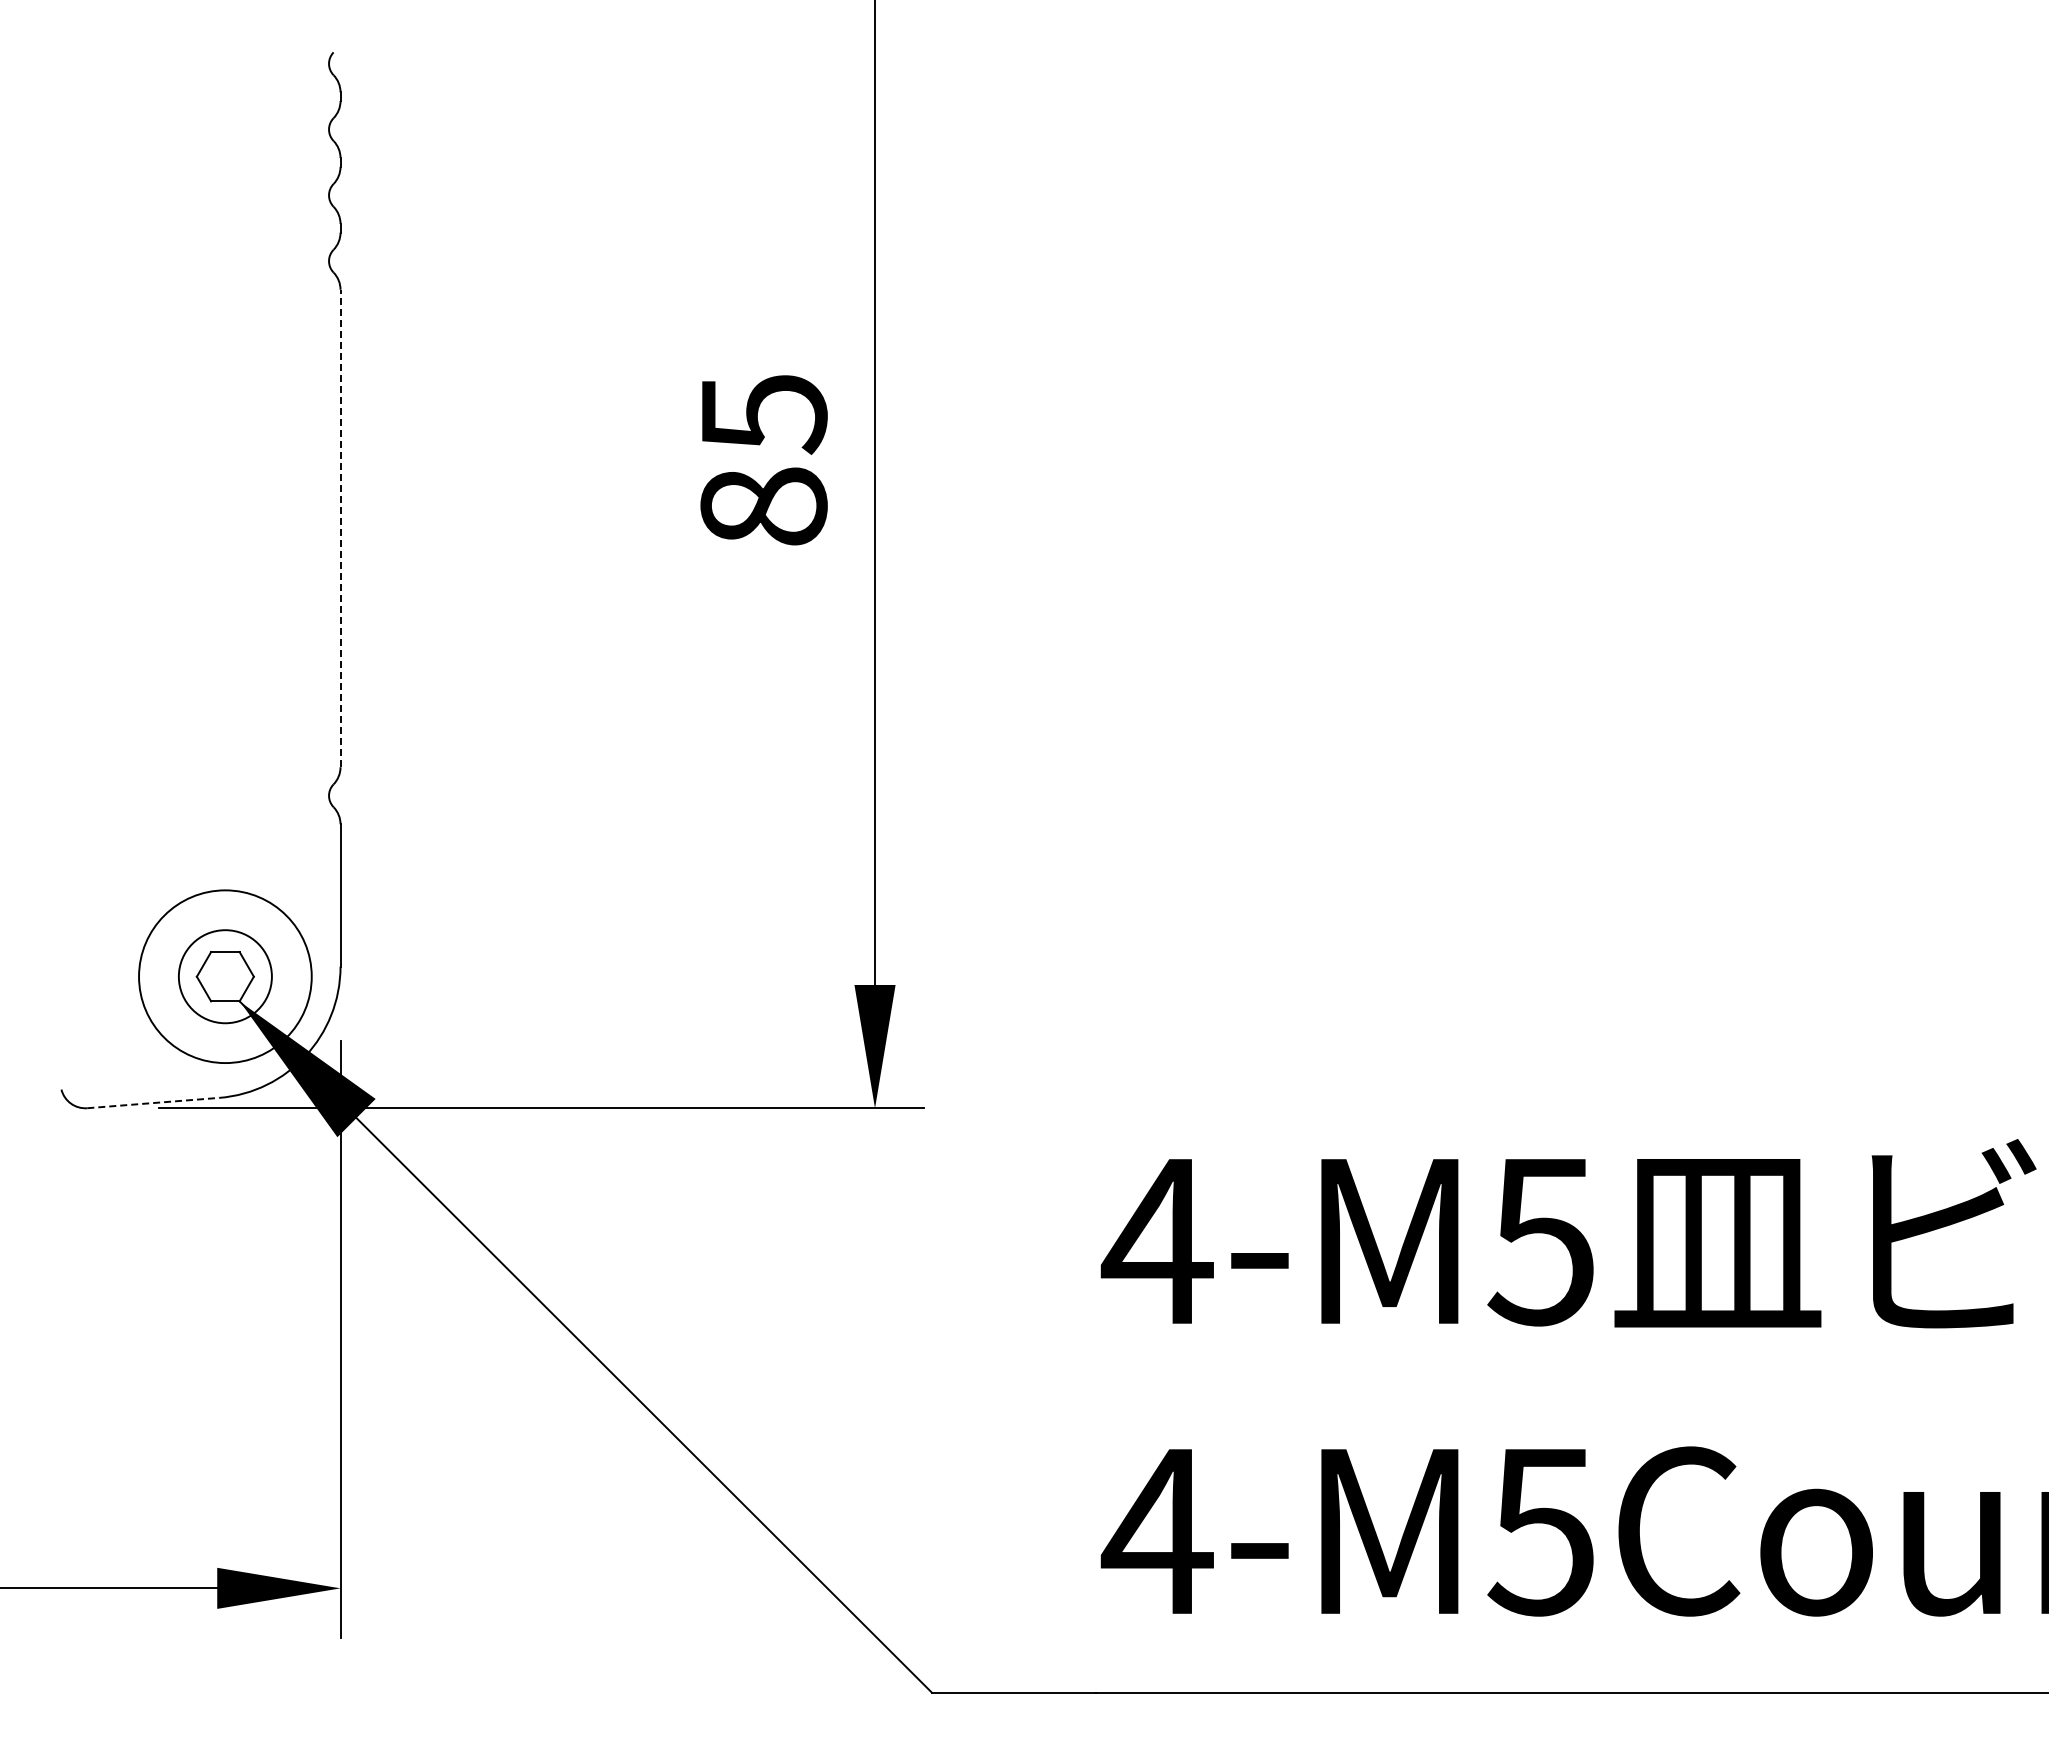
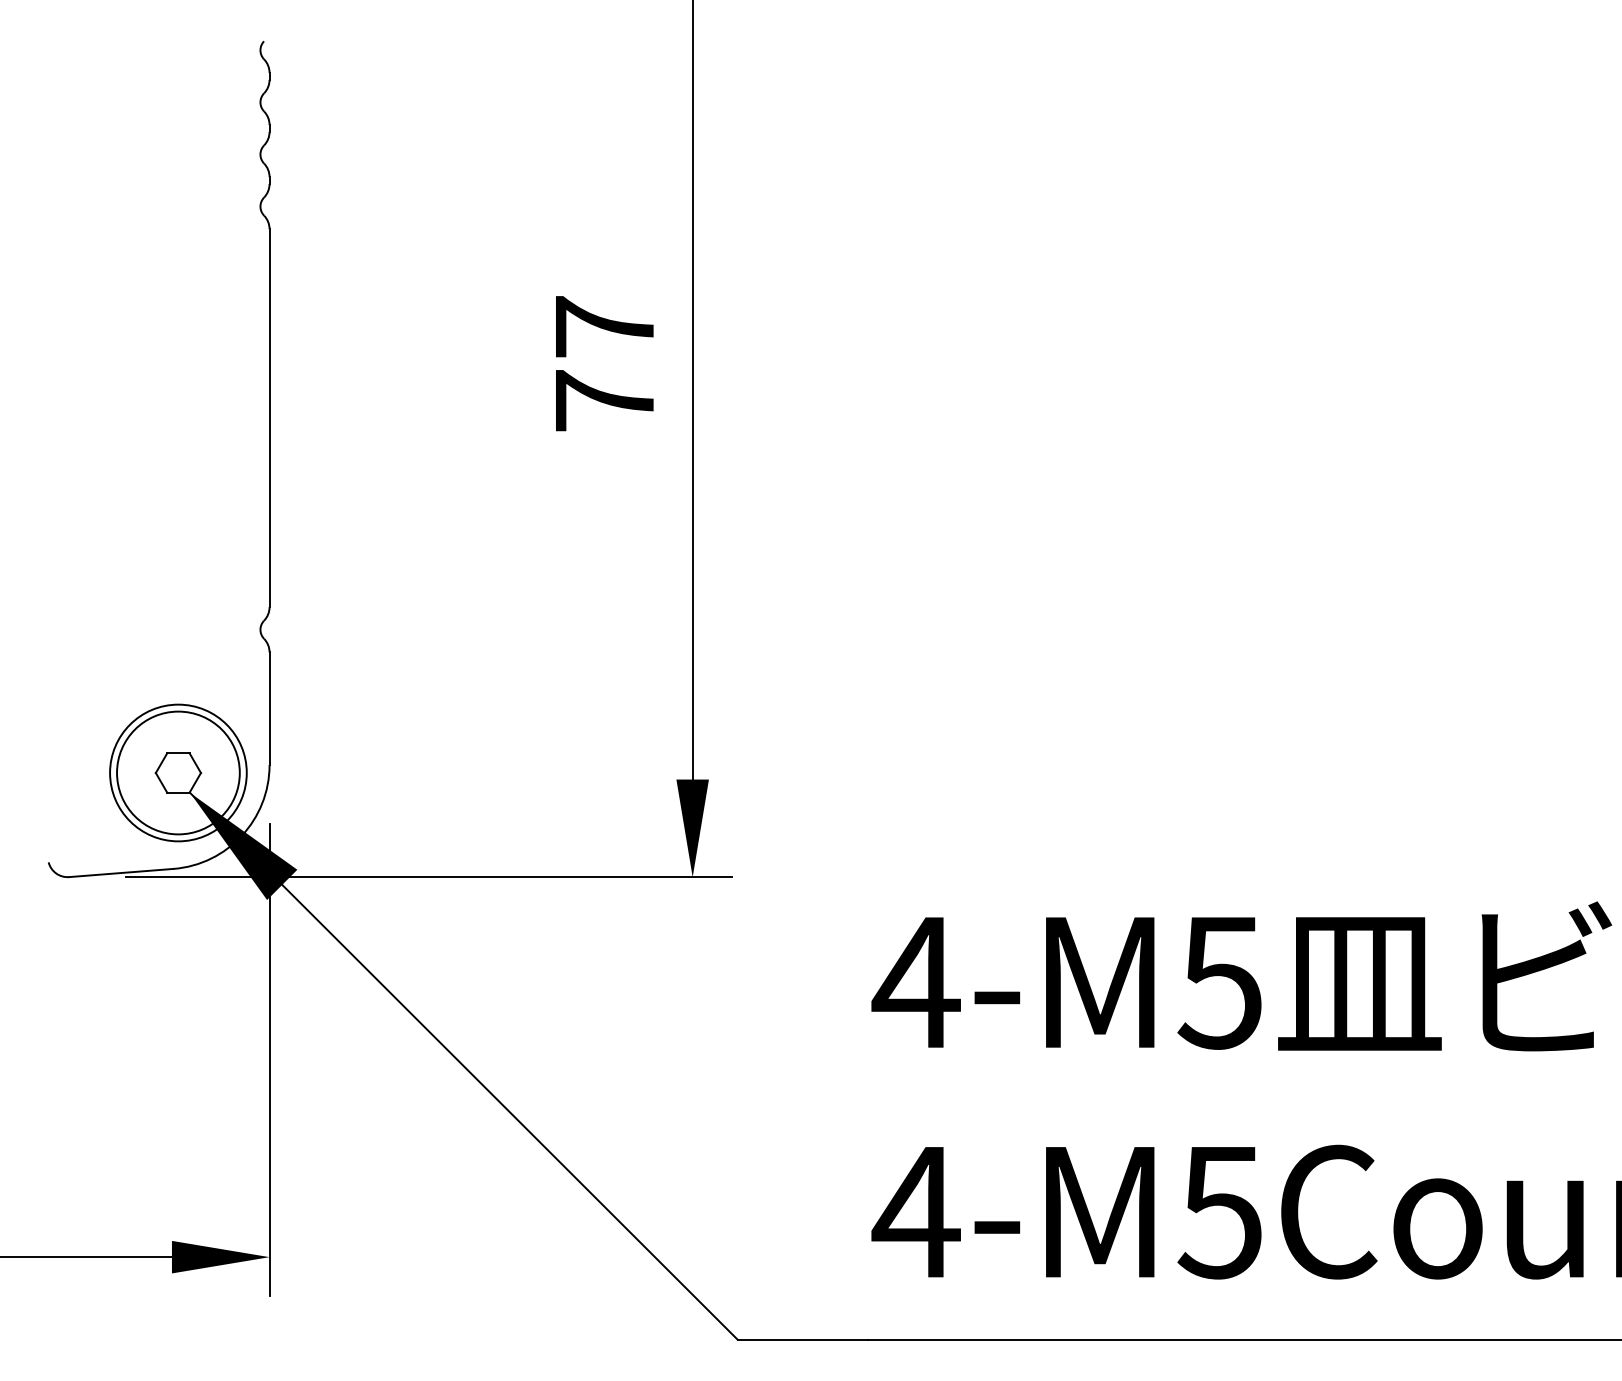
text: (763, 459) -> (604, 363), 85 -> 77
line: (340, 528) -> (269, 418), dashed -> solid
circle: (224, 976) -> (177, 772), size x1.67
line: (153, 1103) -> (121, 873), dashed -> solid

